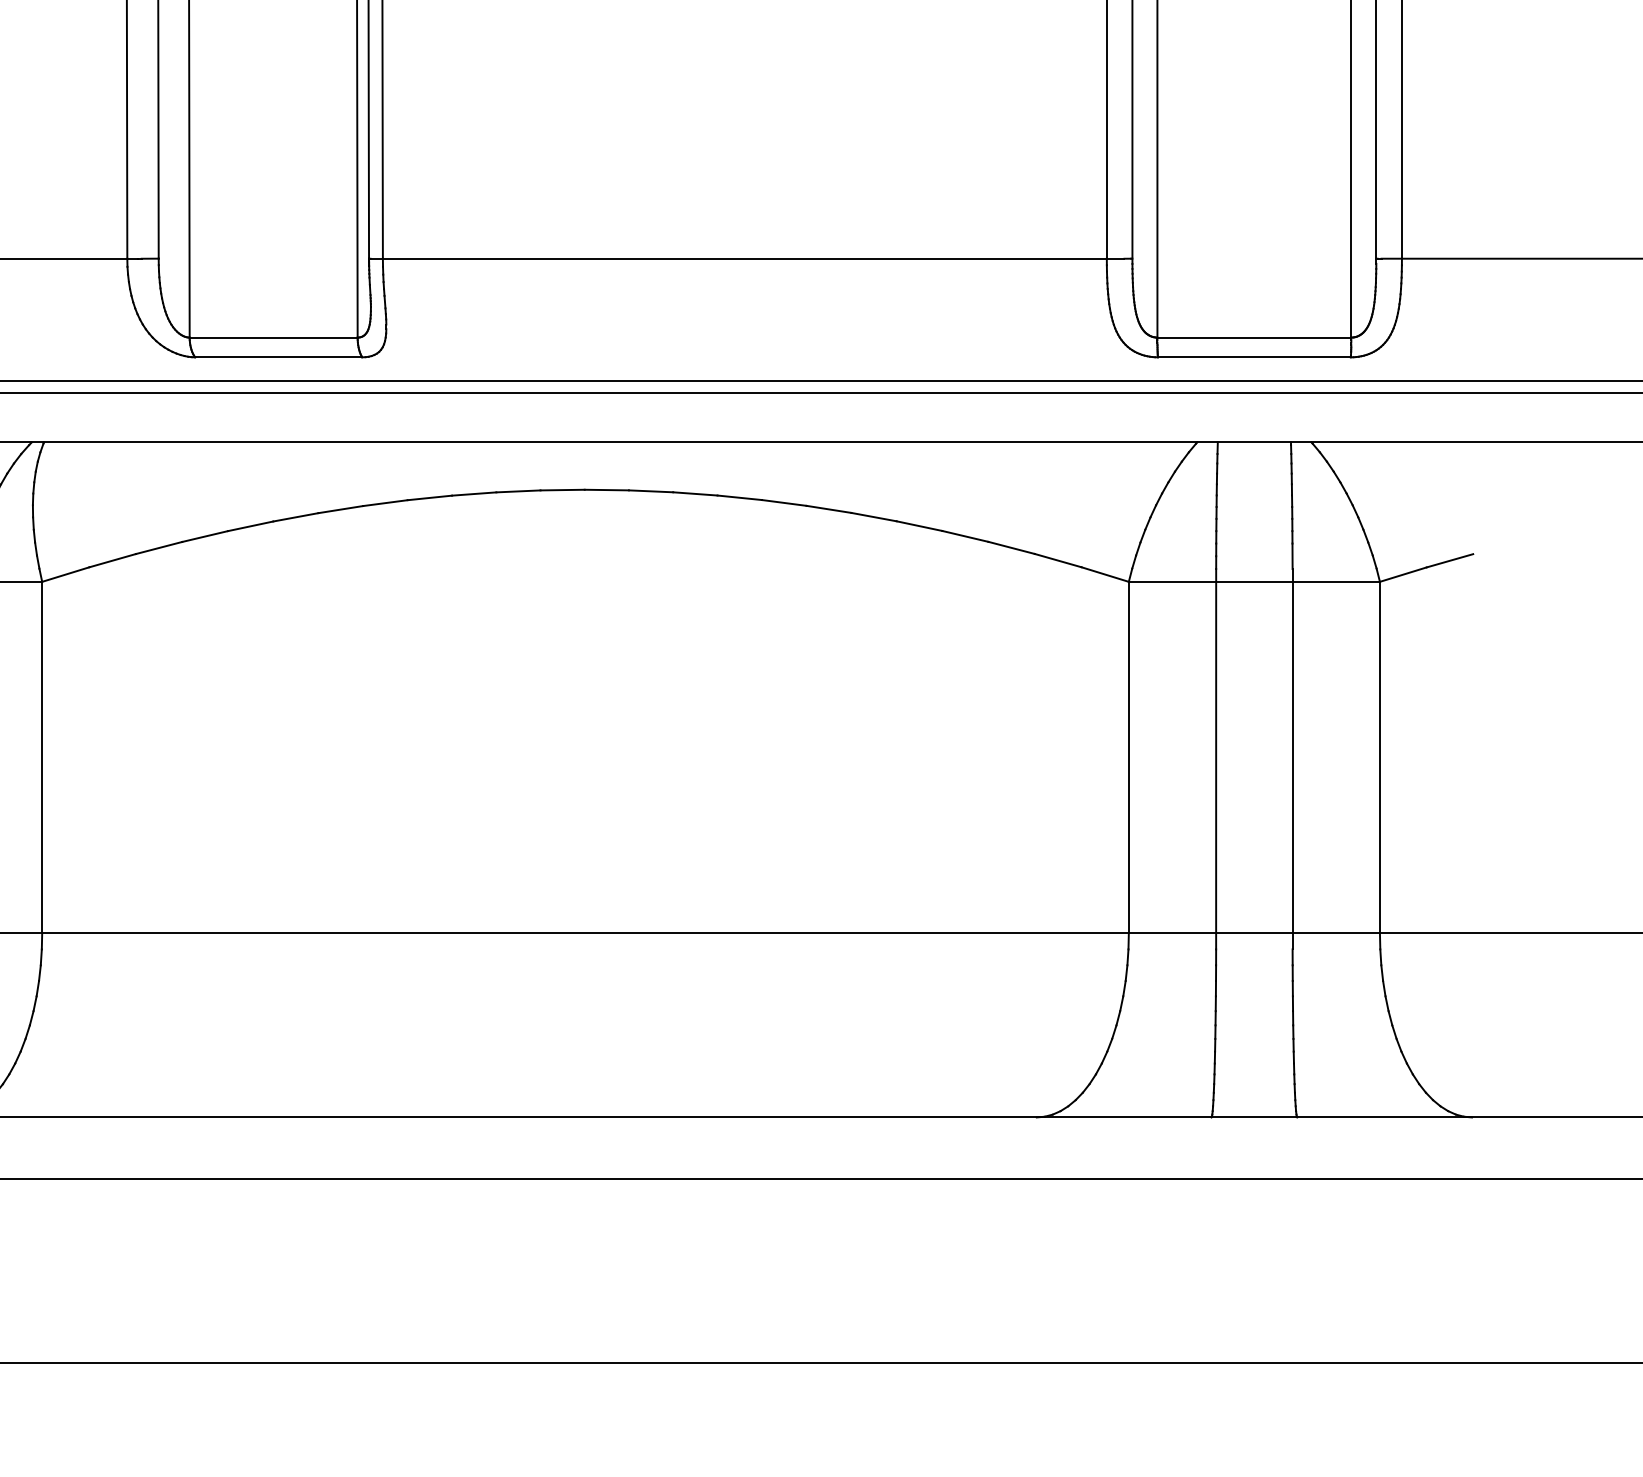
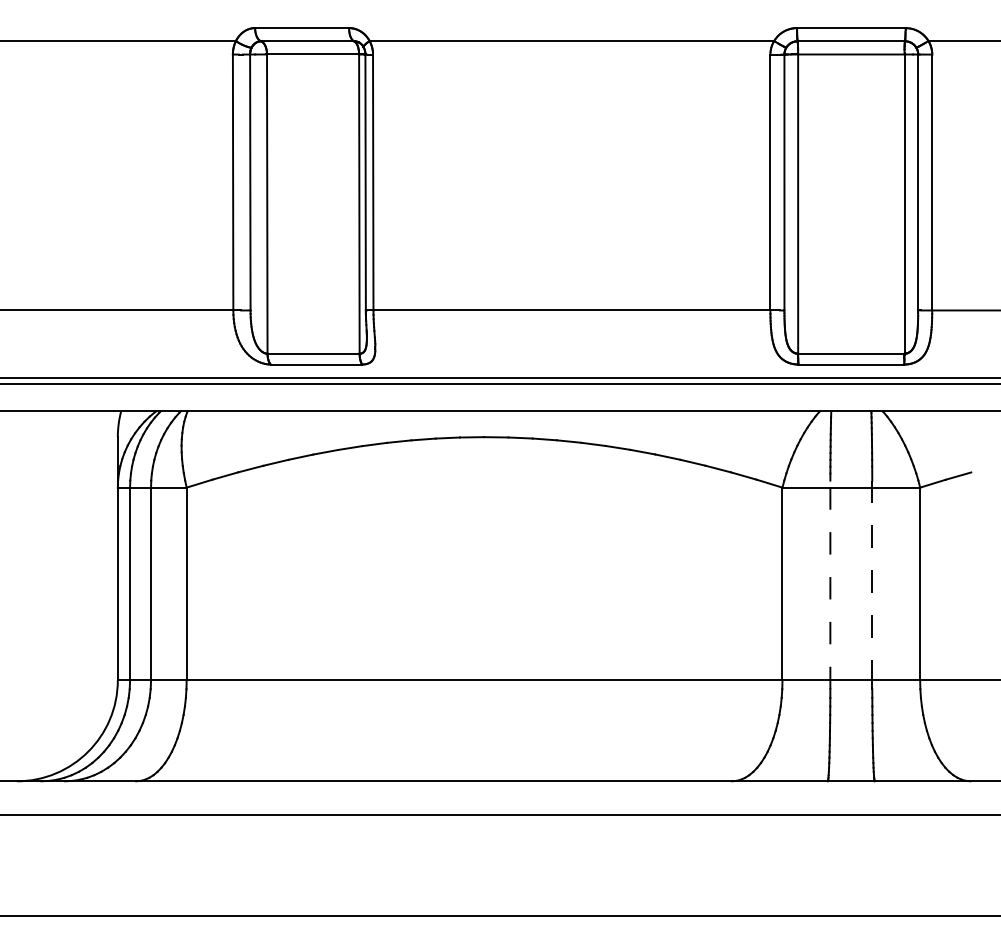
line: (1293, 751) -> (872, 580), solid -> dashed
line: (1216, 758) -> (830, 584), solid -> dashed

